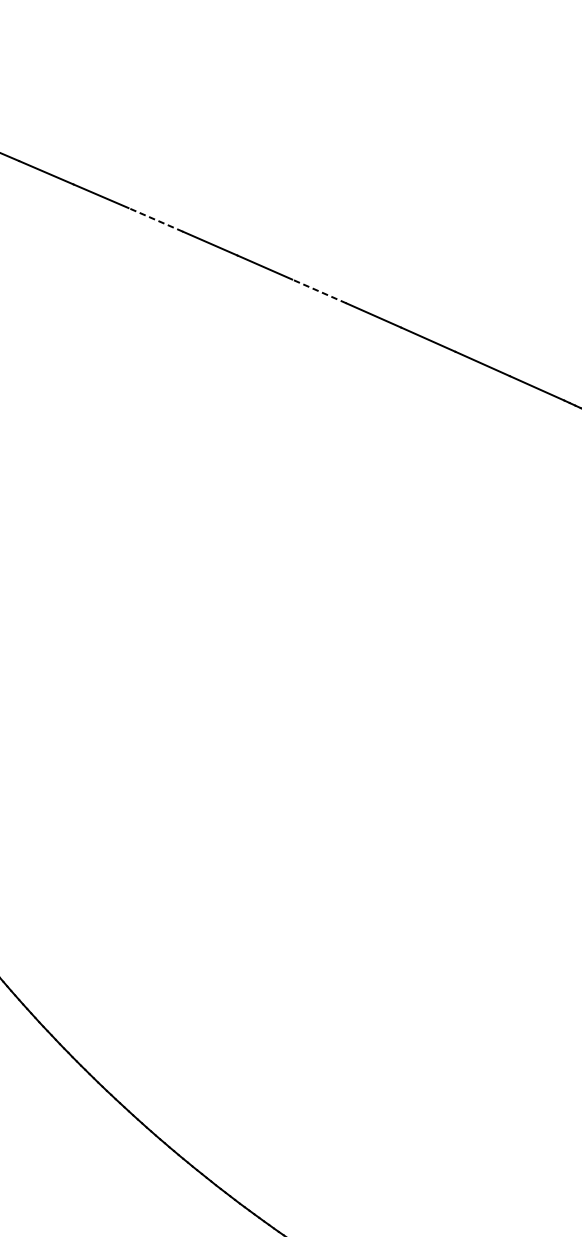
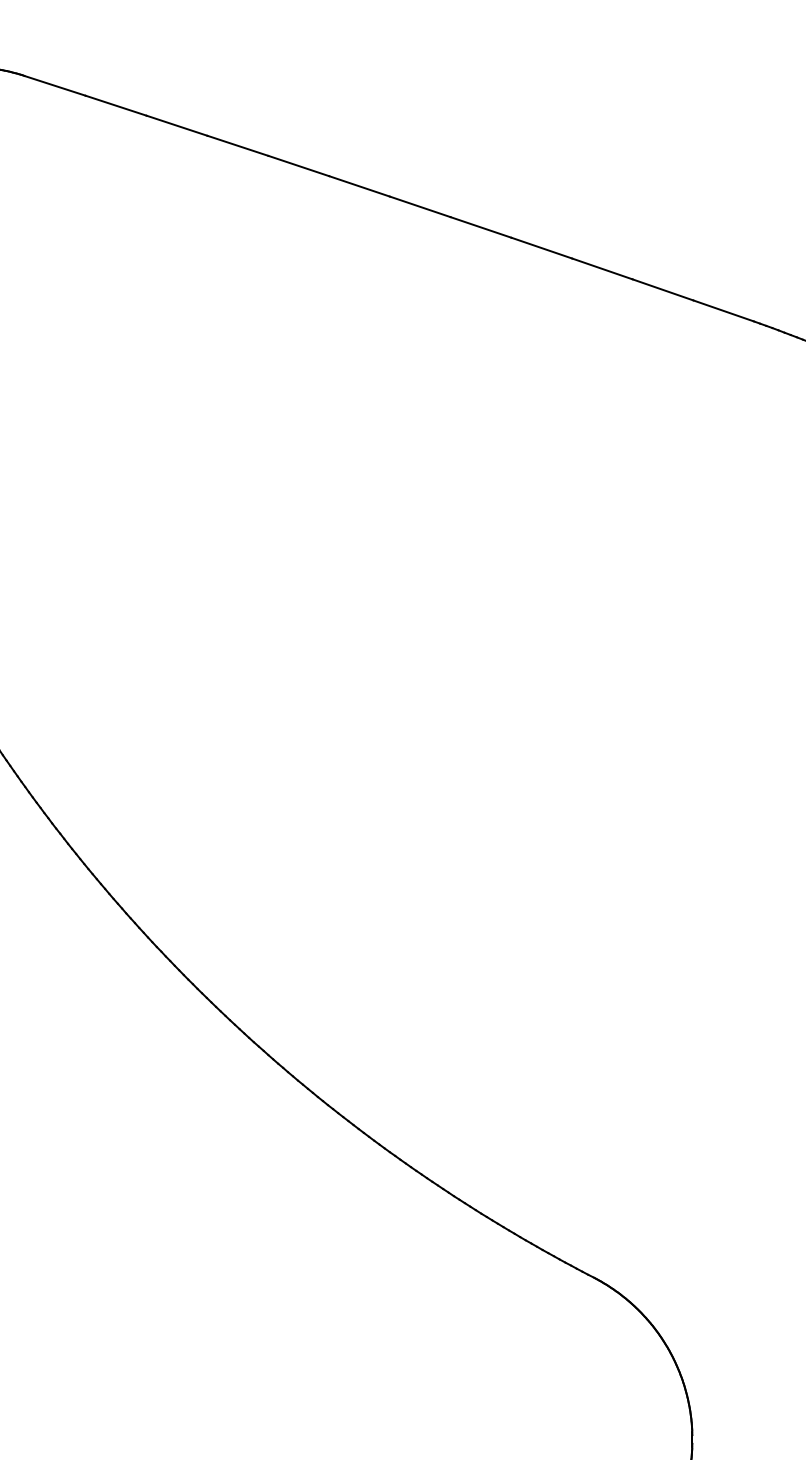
line: (155, 219) -> (298, 165), dashed -> solid
line: (318, 291) -> (480, 227), dashed -> solid

